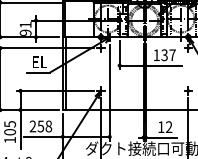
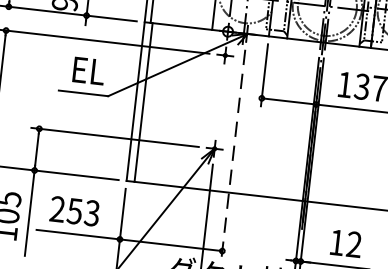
line: (109, 93) -> (232, 156), solid -> dashed
text: (48, 126) -> (91, 213), 258 -> 253

